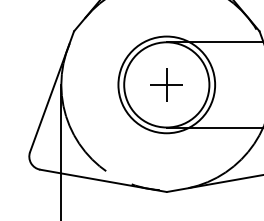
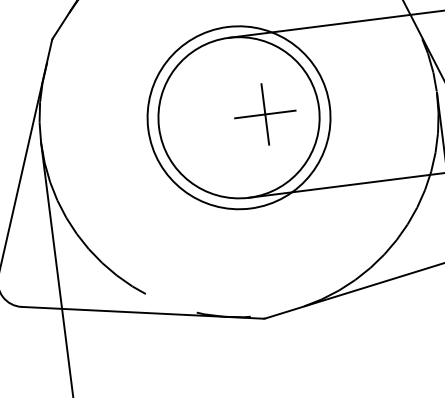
part: (166, 84) -> (264, 113), moved

